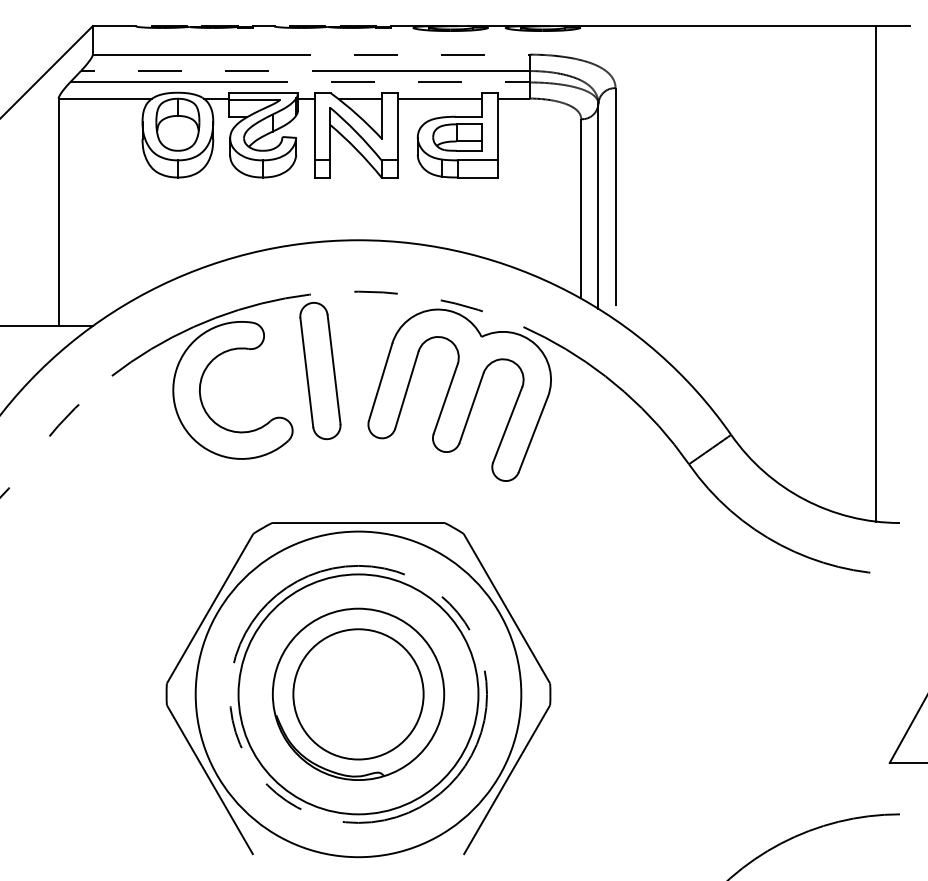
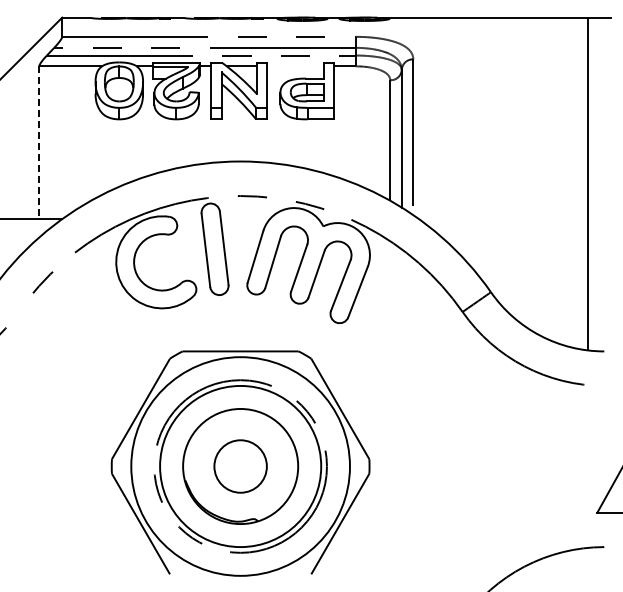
line: (440, 98) -> (295, 66), removed
line: (59, 213) -> (39, 143), solid -> dashed
circle: (358, 694) -> (240, 466), size x0.6

